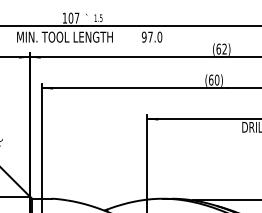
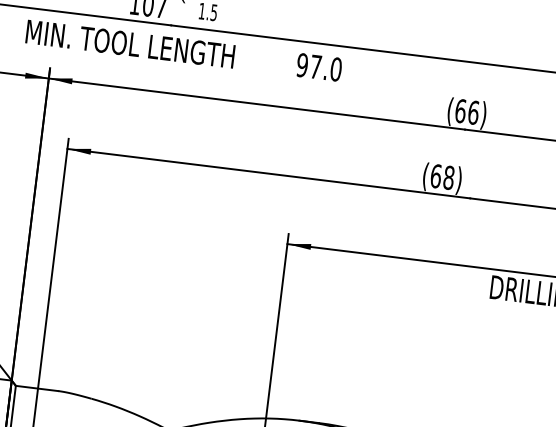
text: (224, 48) -> (473, 111), (62) -> (66)
text: (216, 80) -> (447, 178), (60) -> (68)

